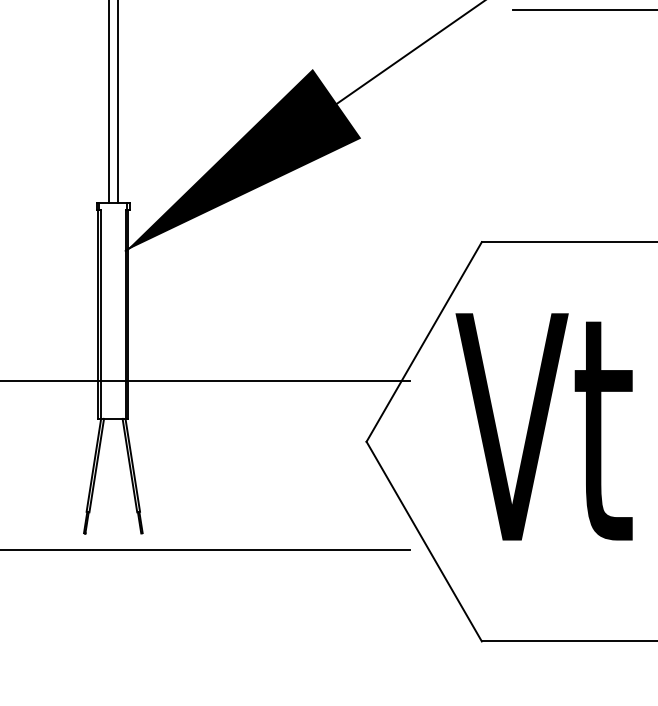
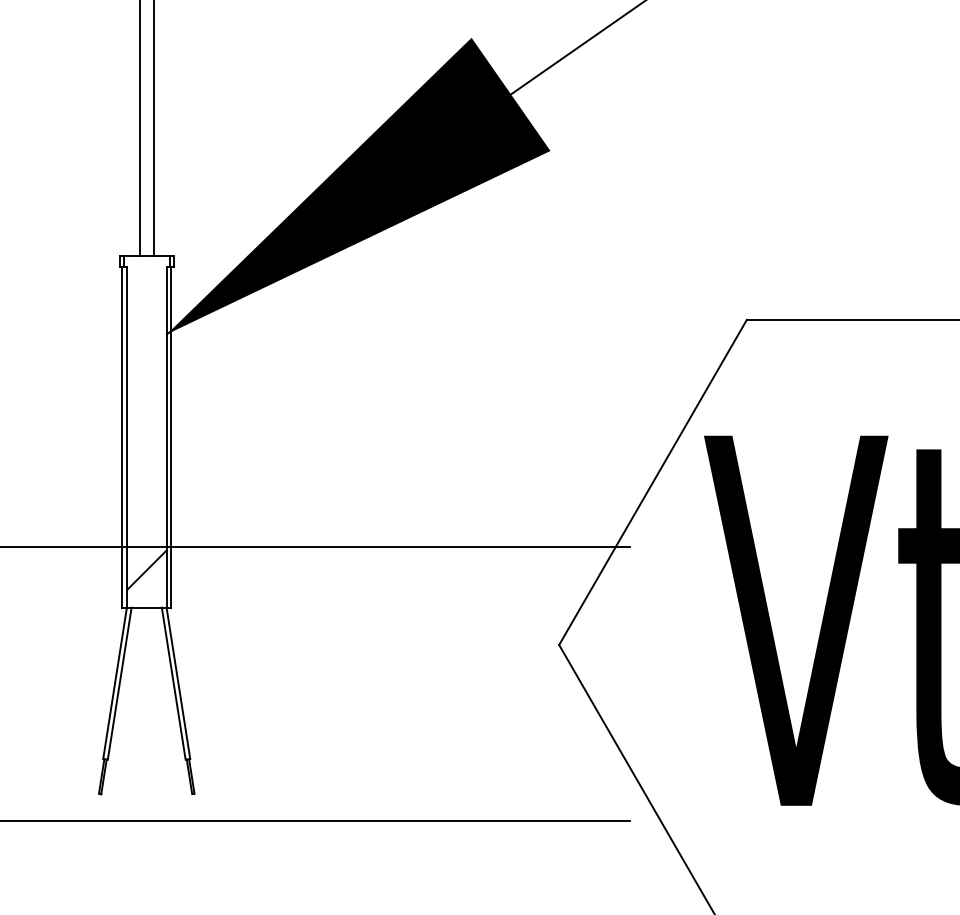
hatch: (113, 395) -> (147, 569), added

